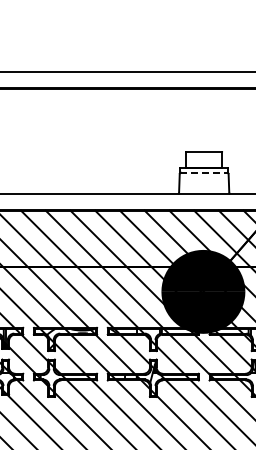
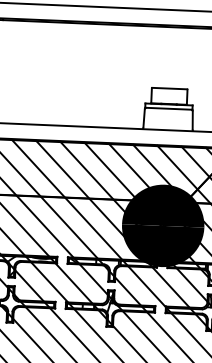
line: (204, 172) -> (169, 108), dashed -> solid

